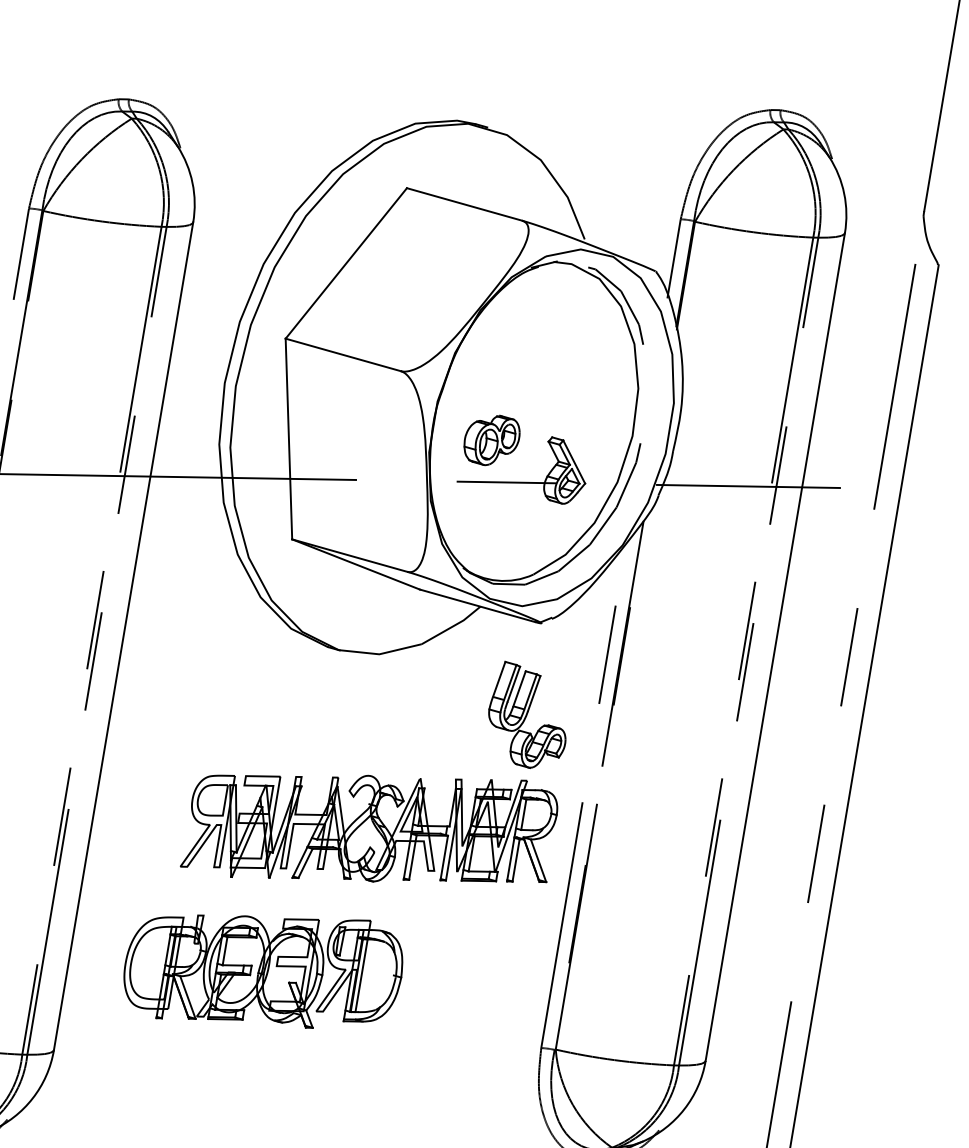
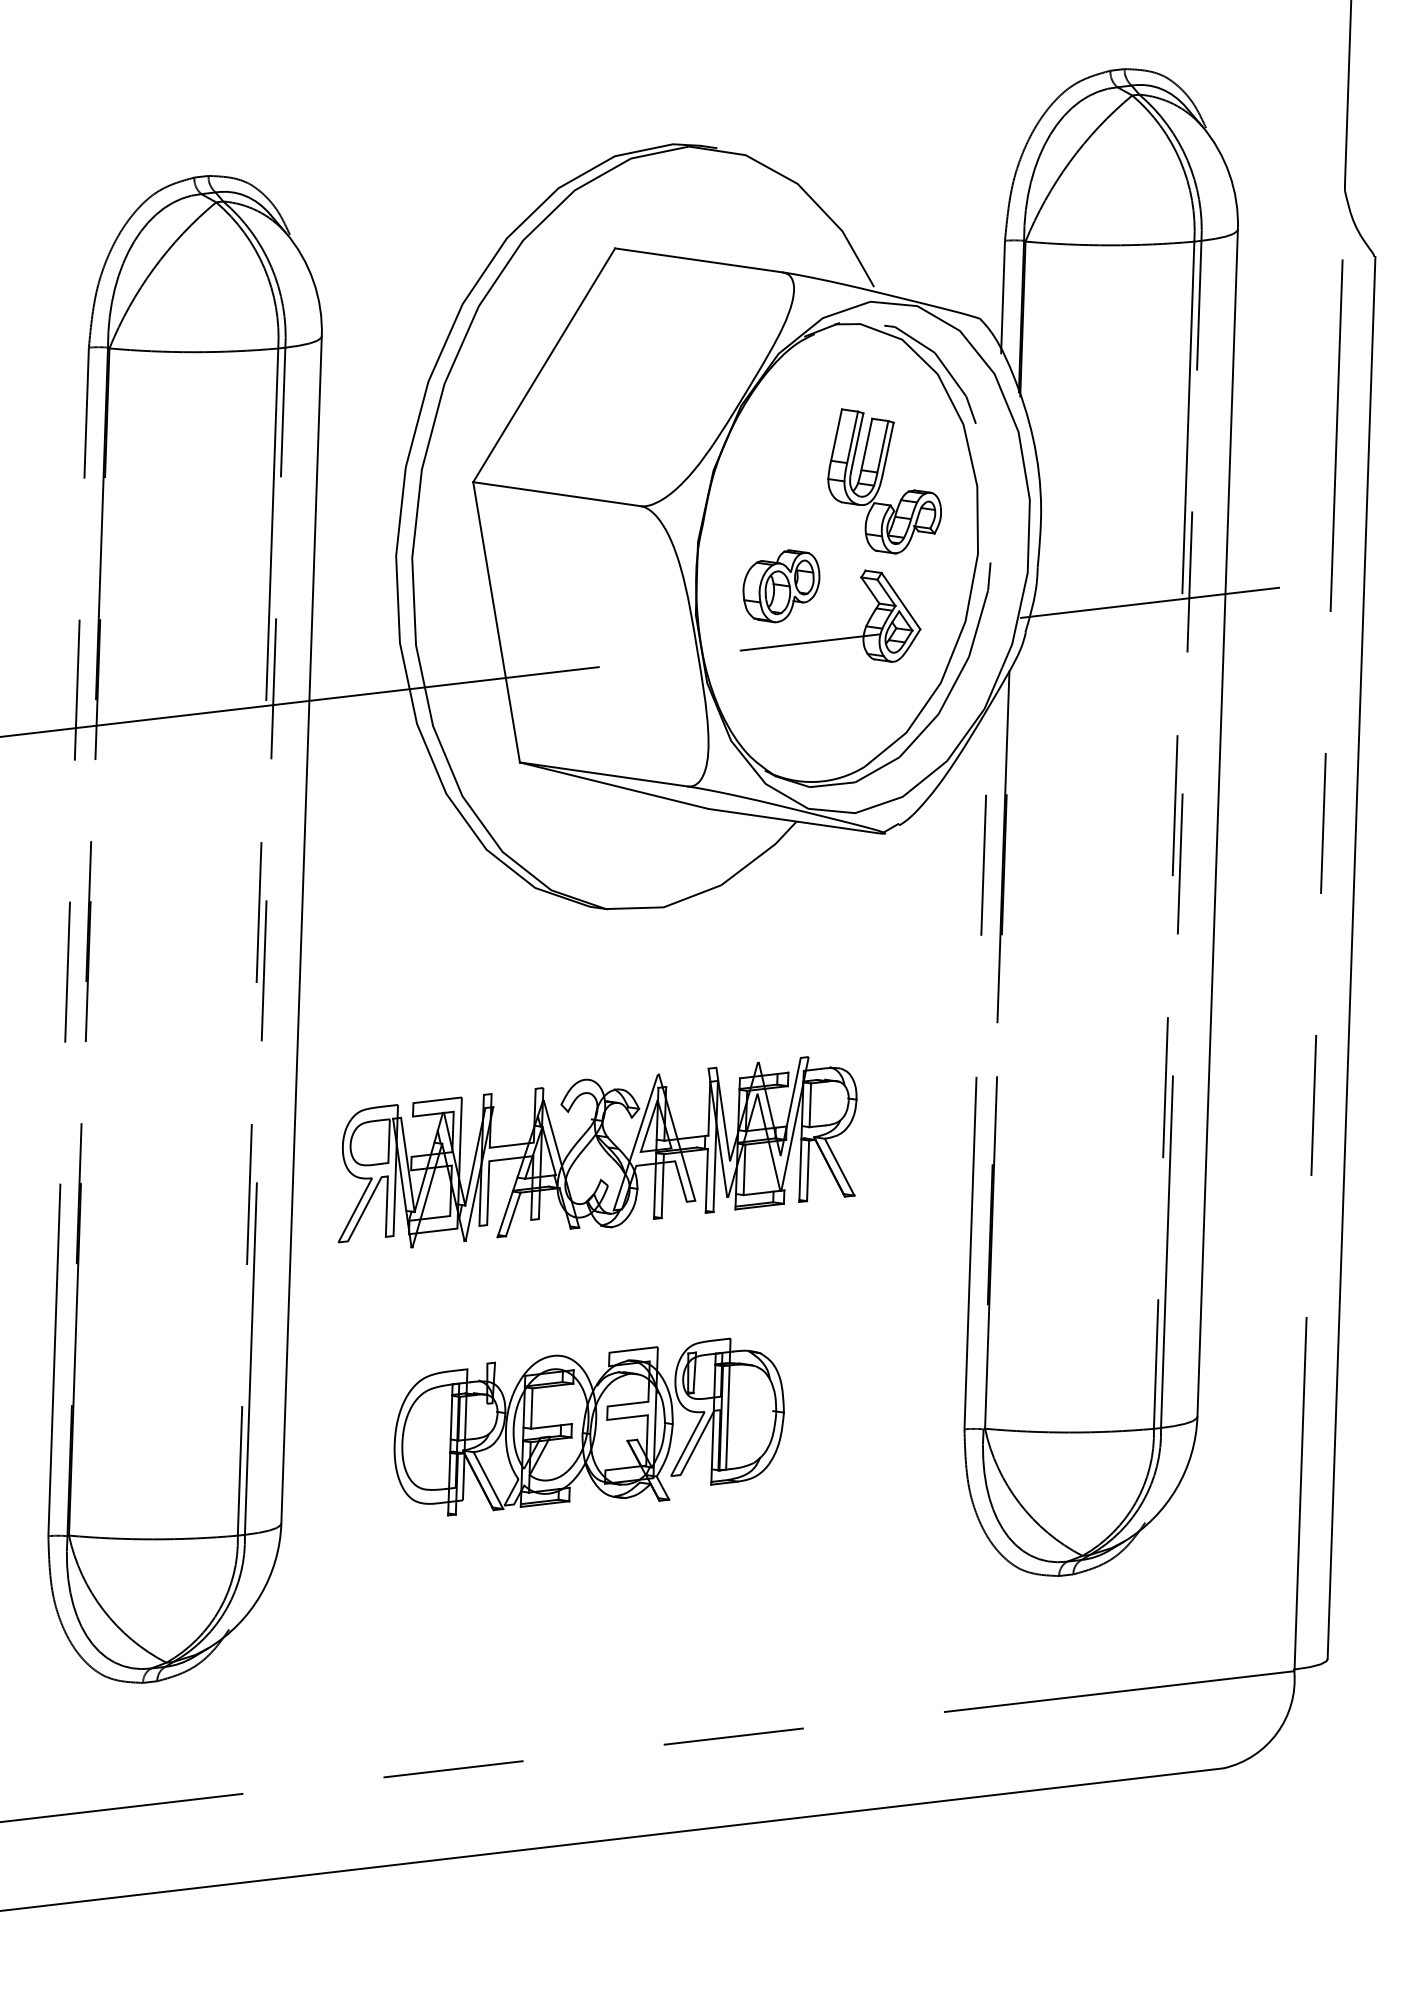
part: (528, 716) -> (884, 481), moved
part: (370, 827) -> (597, 1152), moved
part: (263, 969) -> (588, 1426), moved

